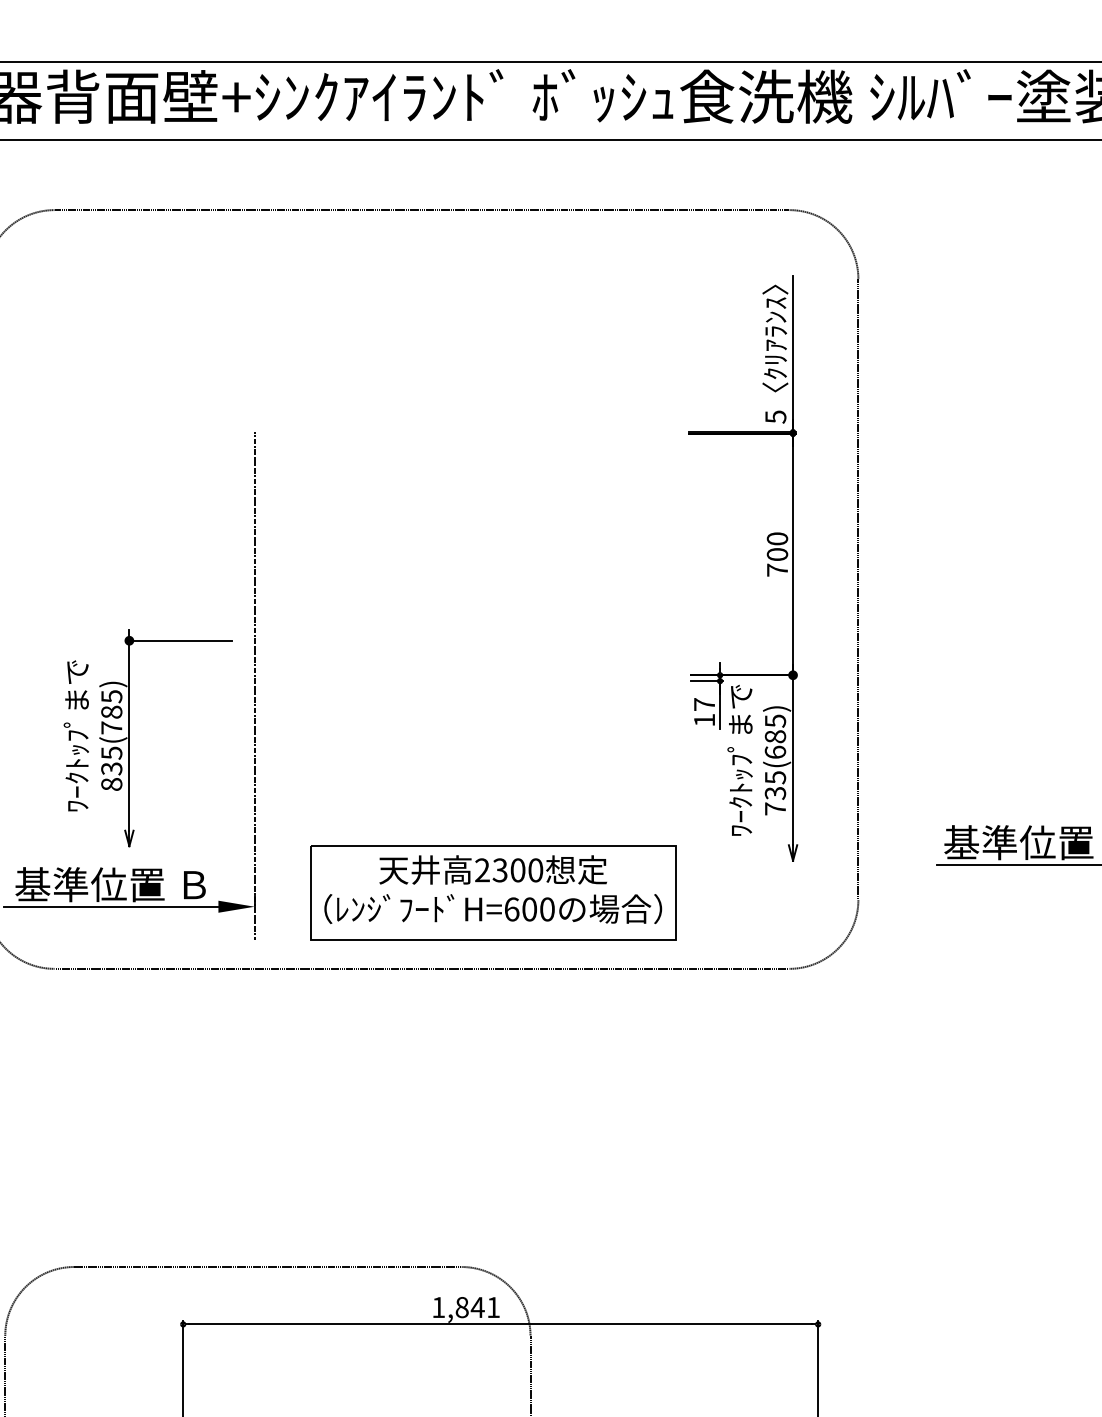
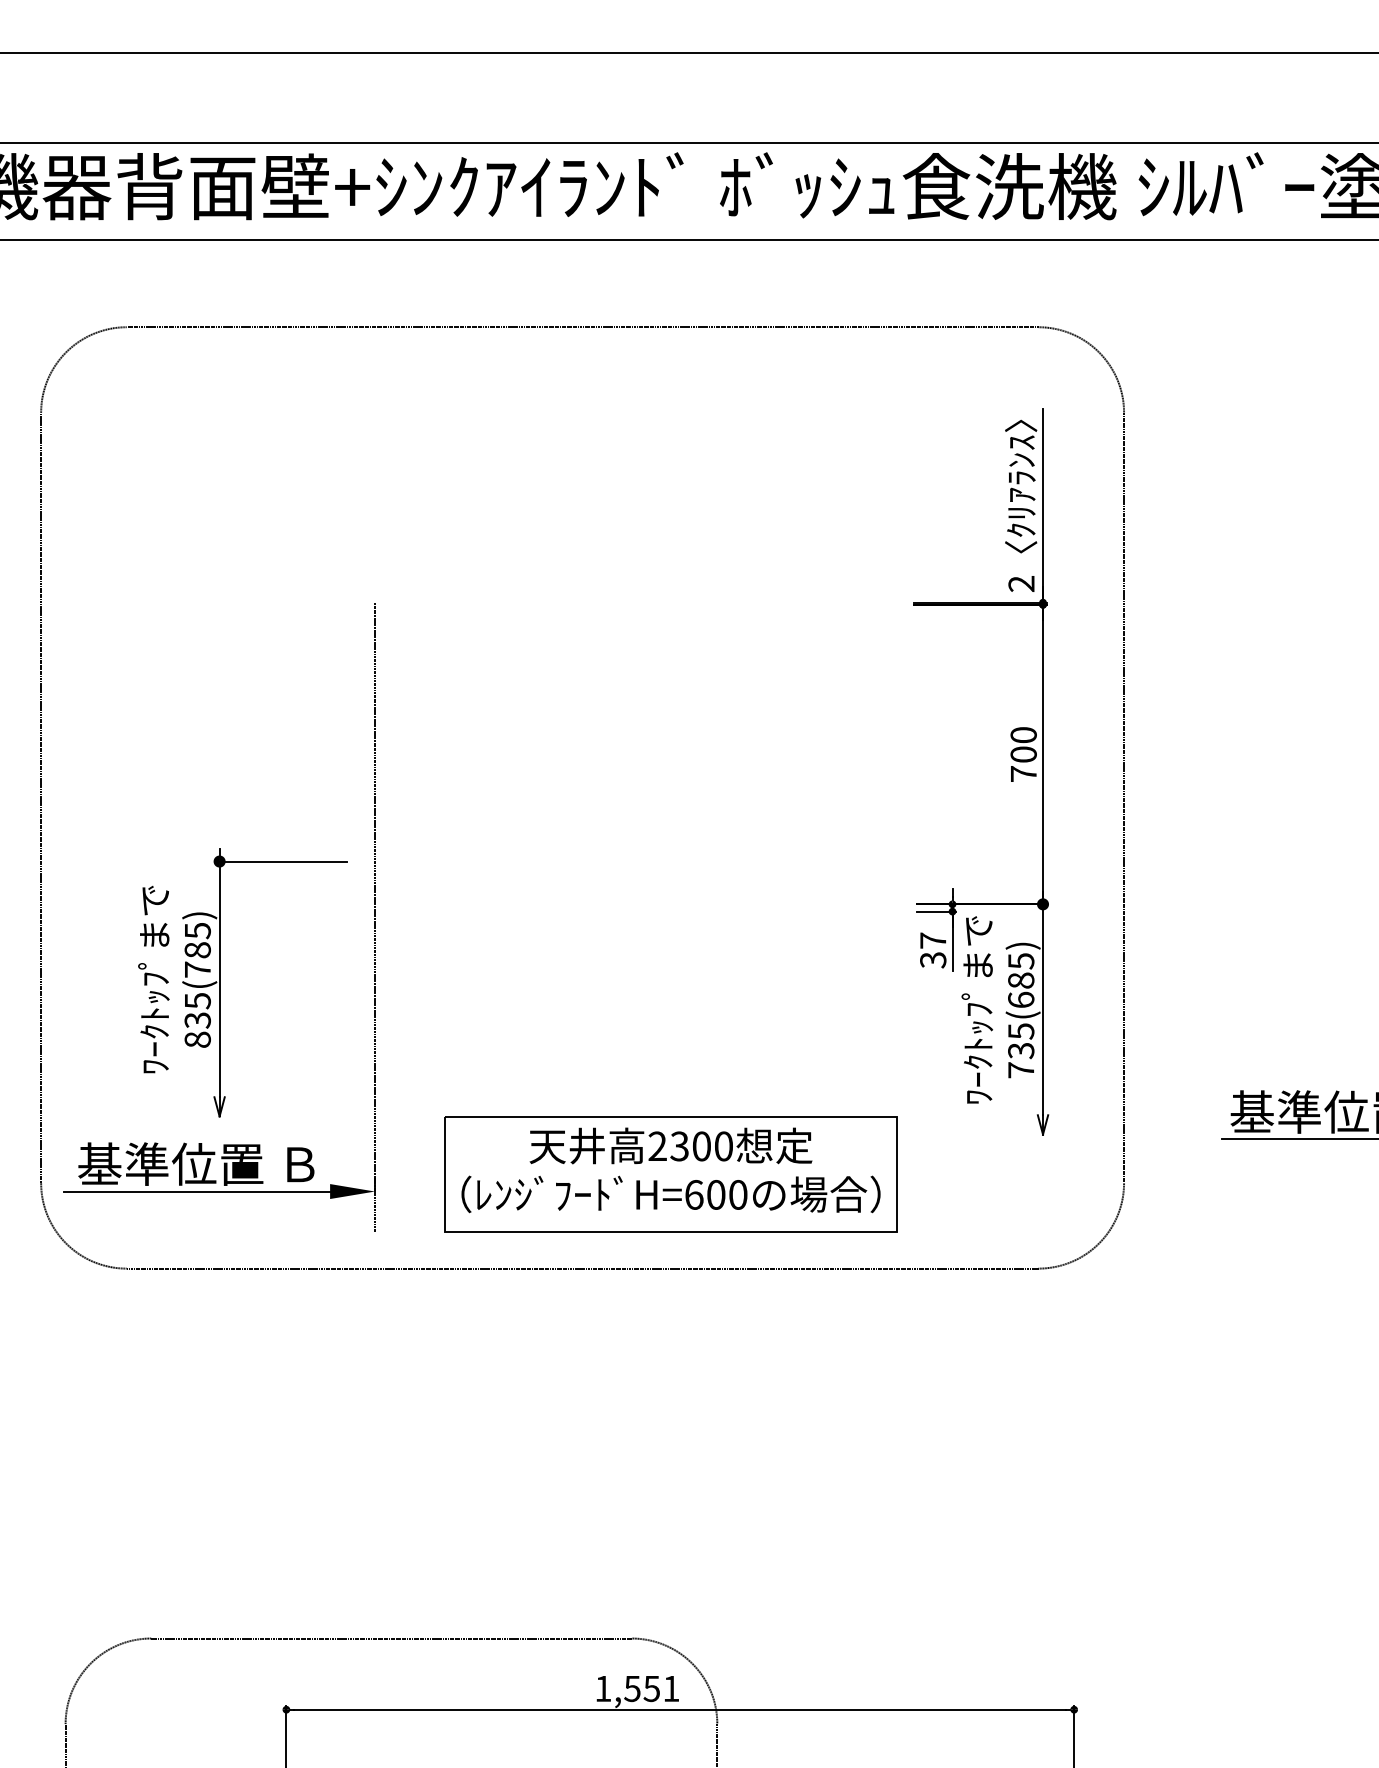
text: (775, 417) -> (1021, 584), 5 -> 2
text: (704, 720) -> (933, 960), 17 -> 37
text: (470, 1307) -> (642, 1688), 1,841 -> 1,551

